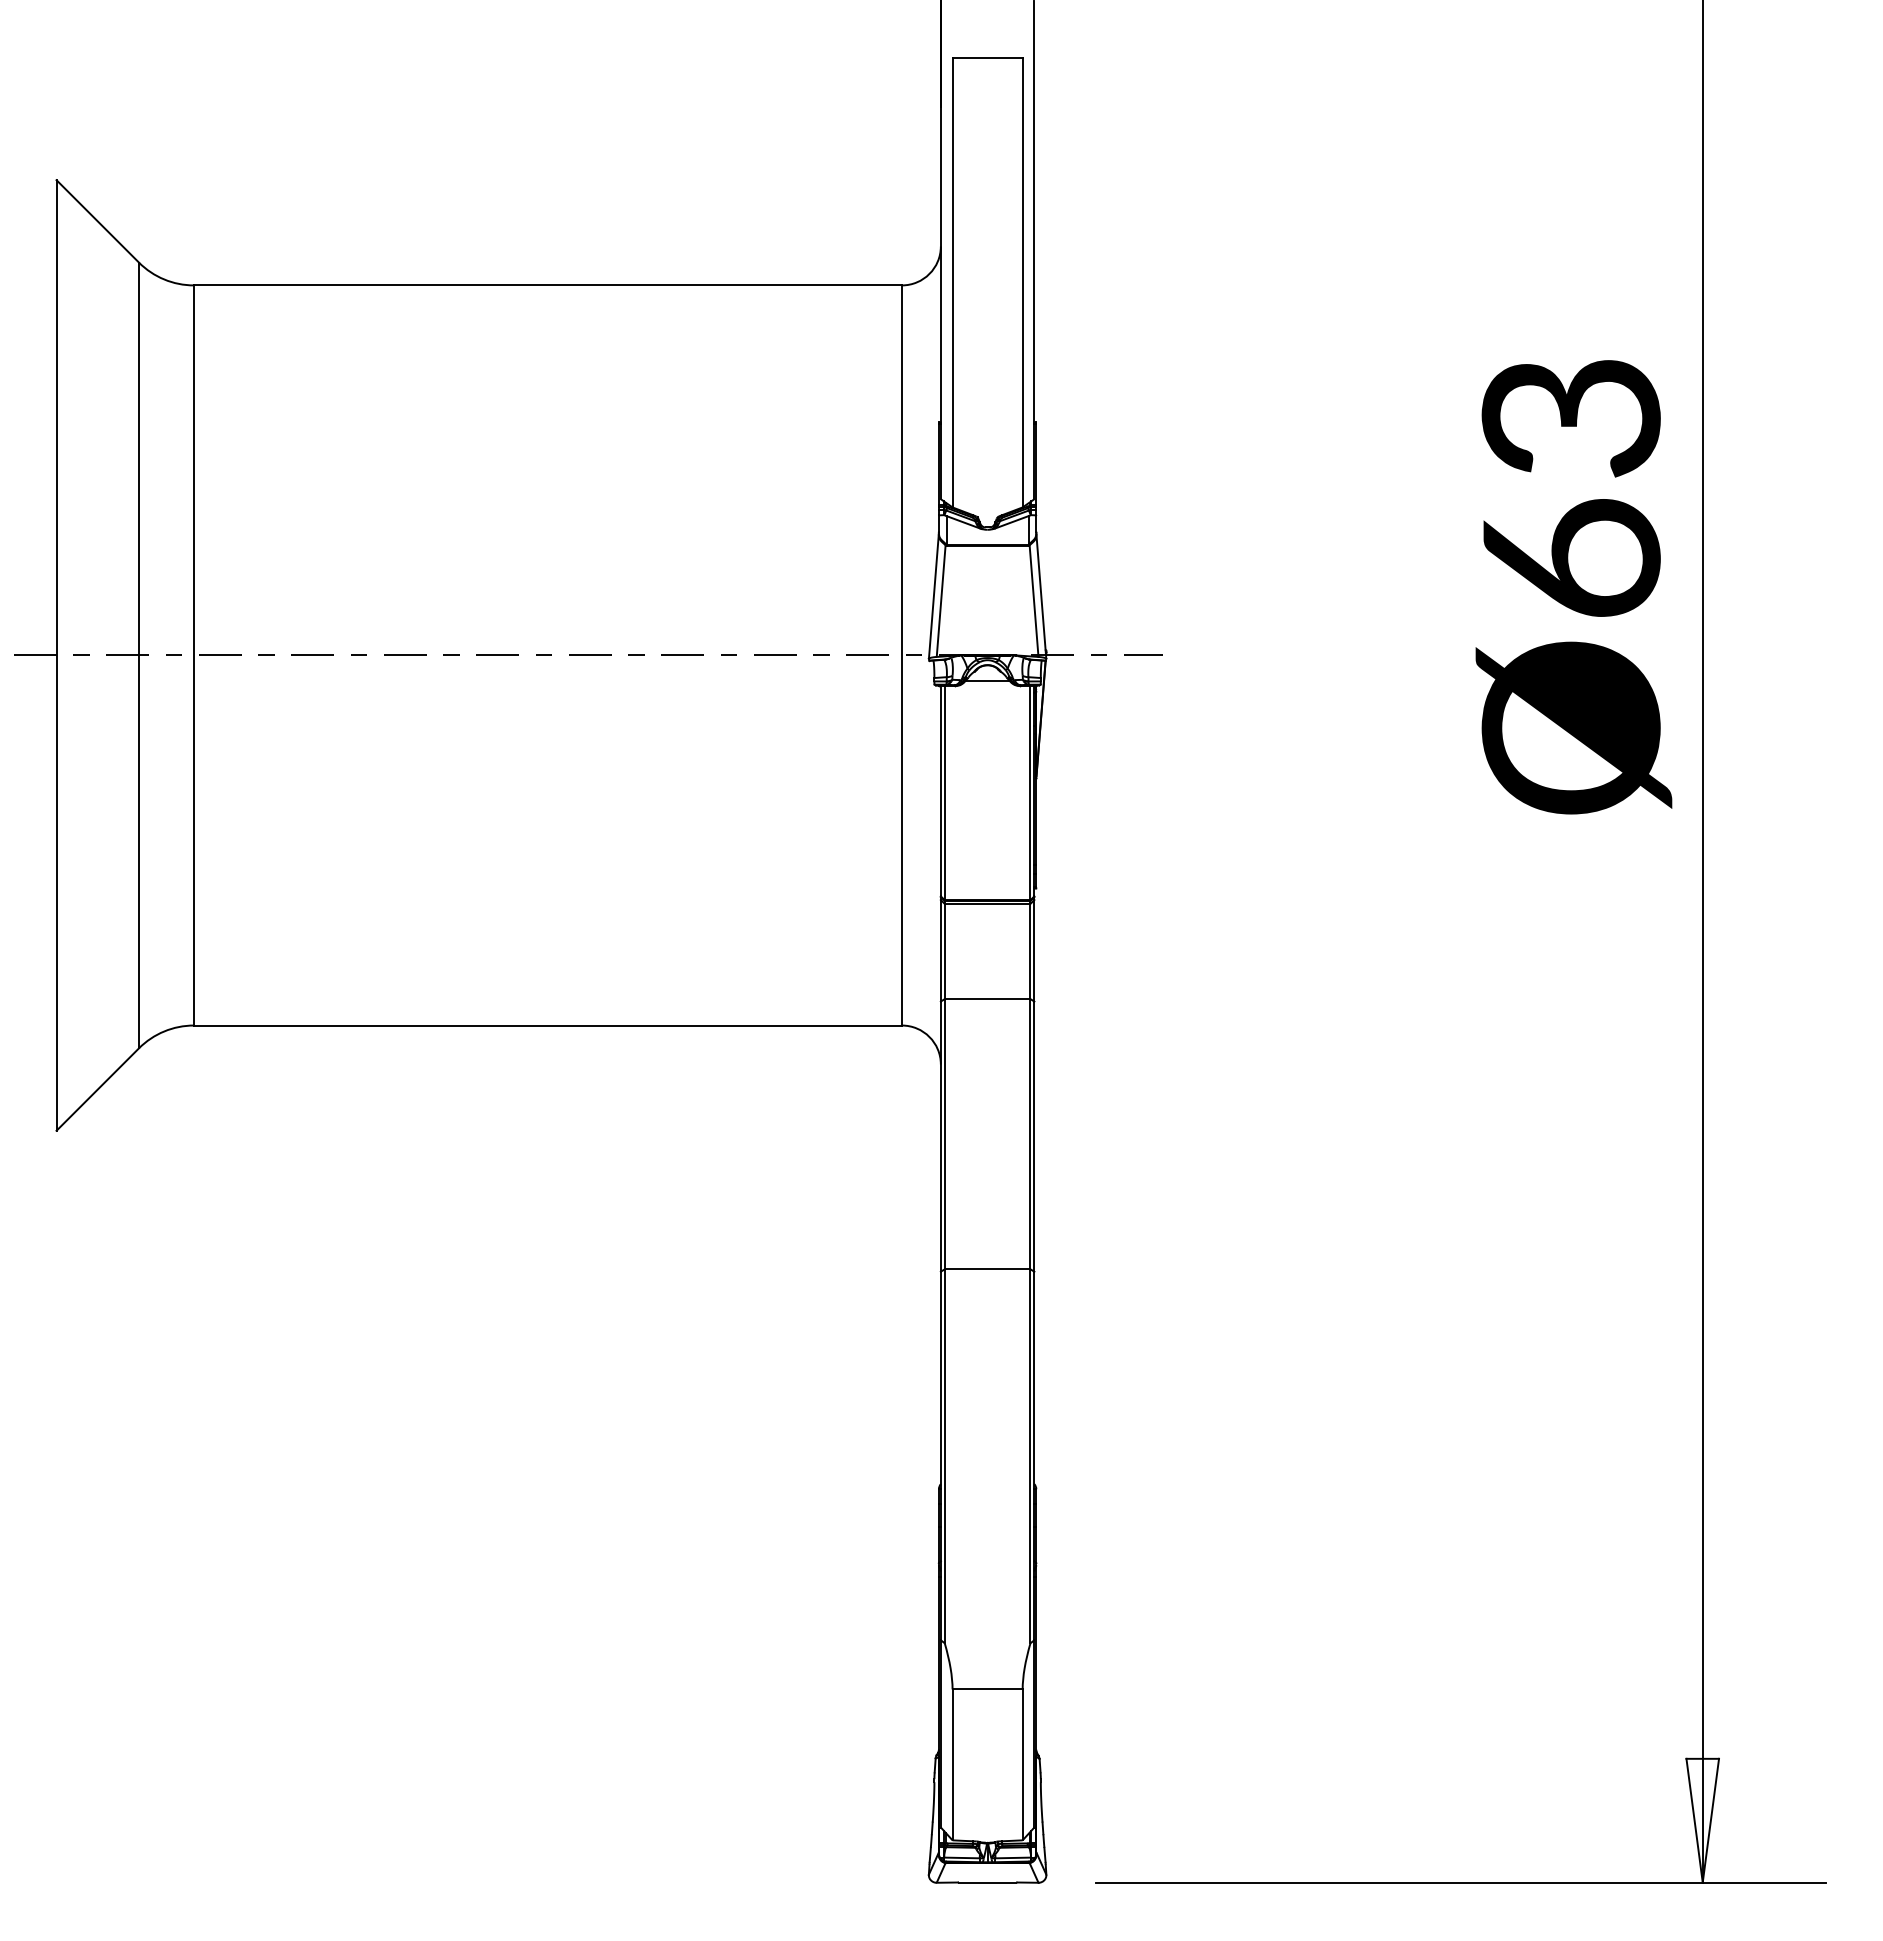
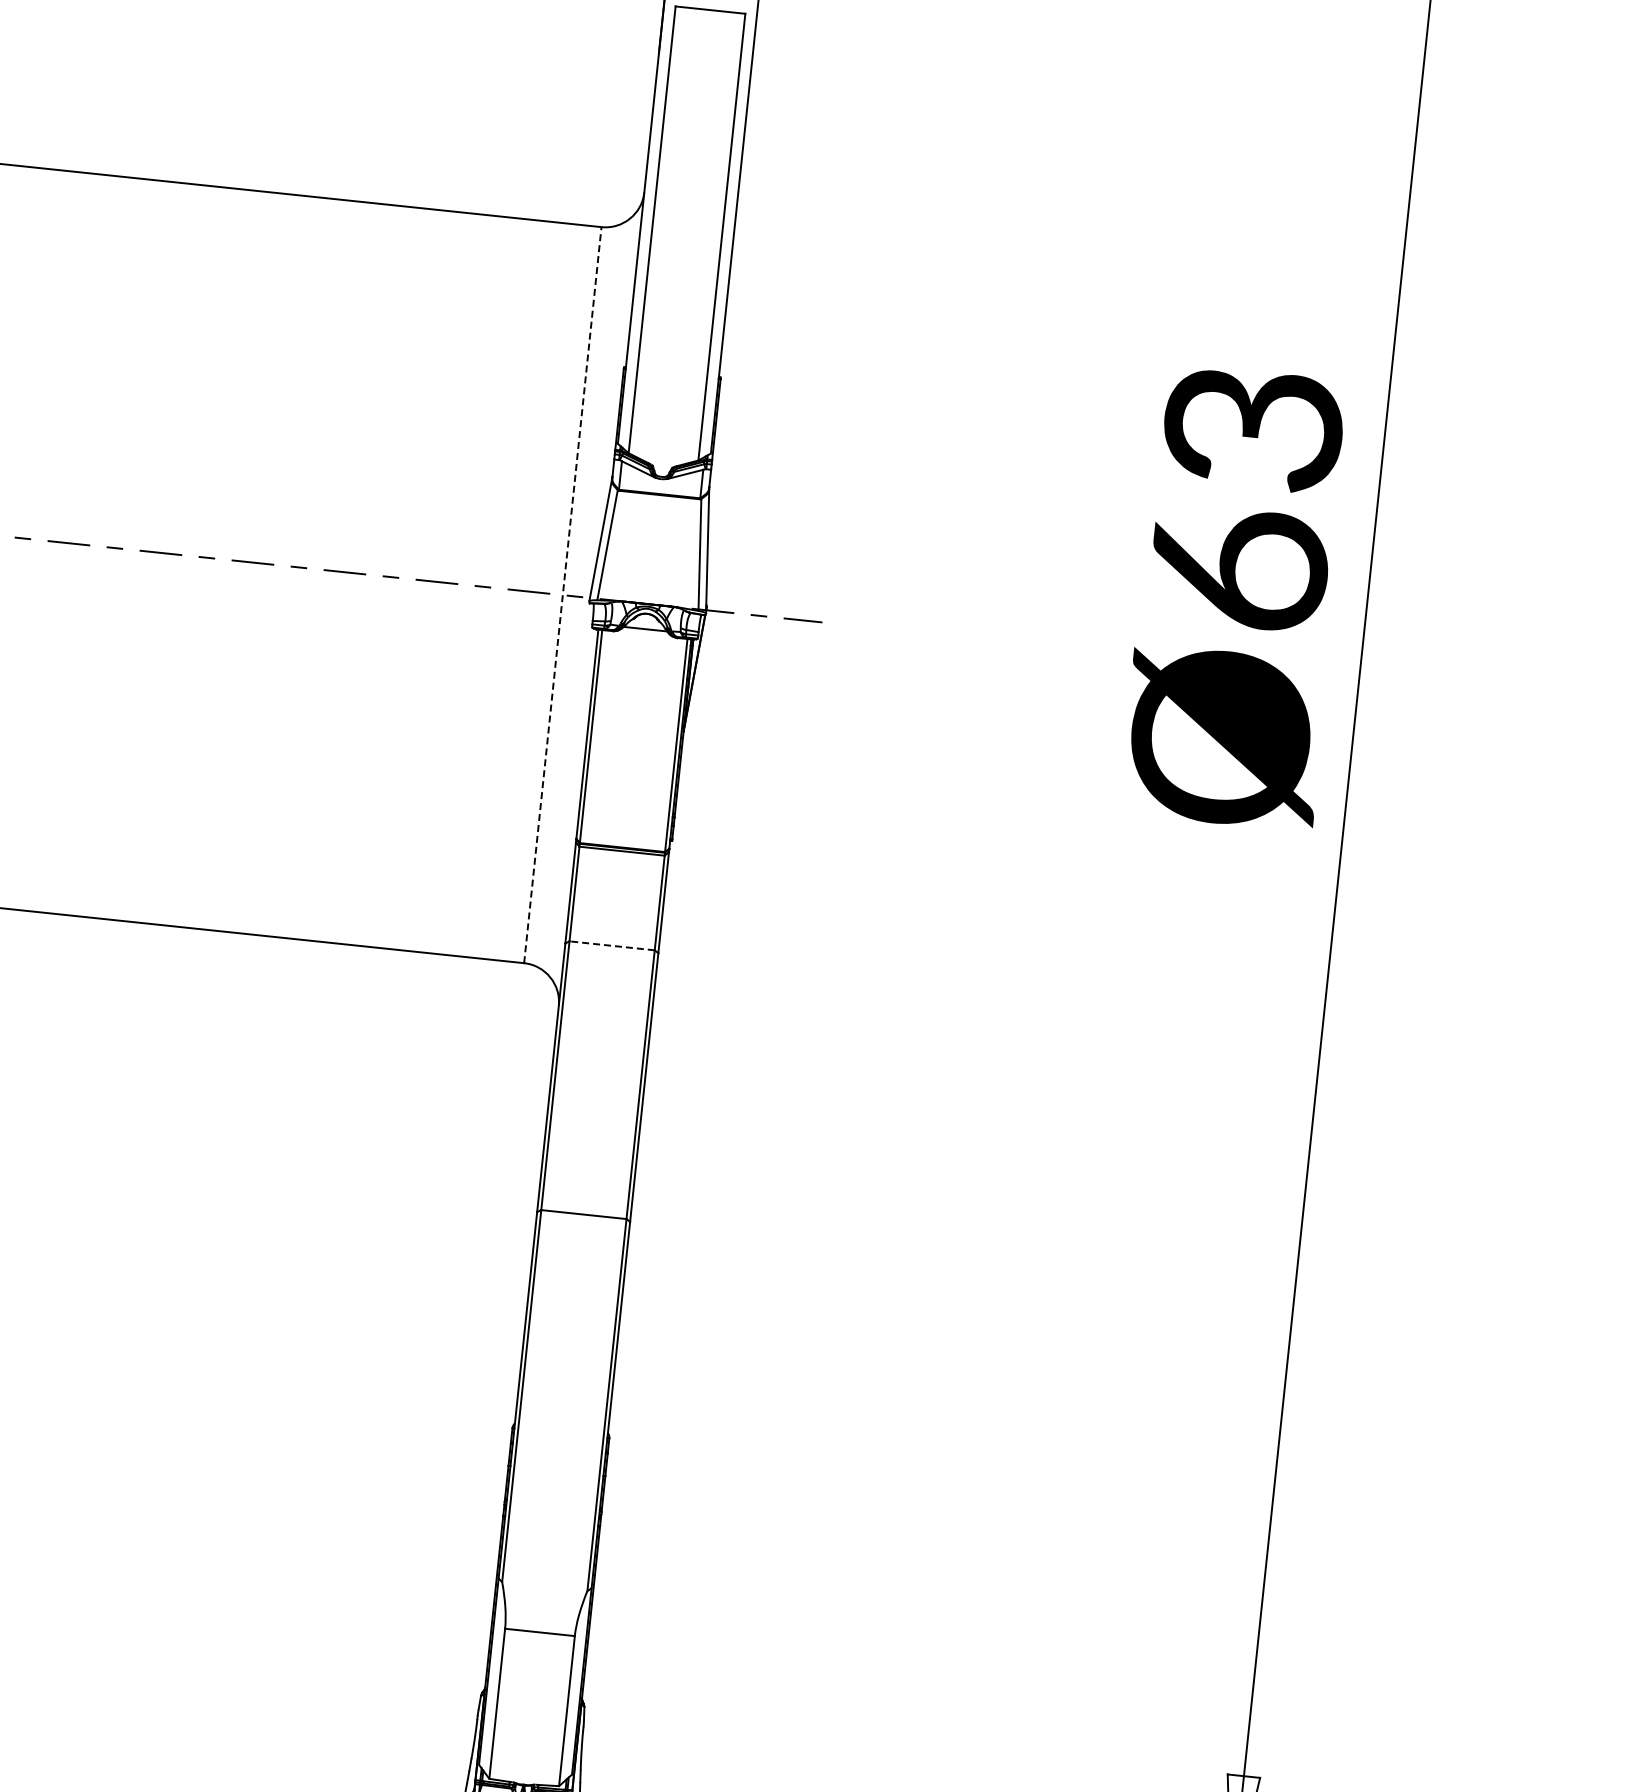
line: (901, 654) -> (562, 594), solid -> dashed
line: (987, 999) -> (611, 946), solid -> dashed

